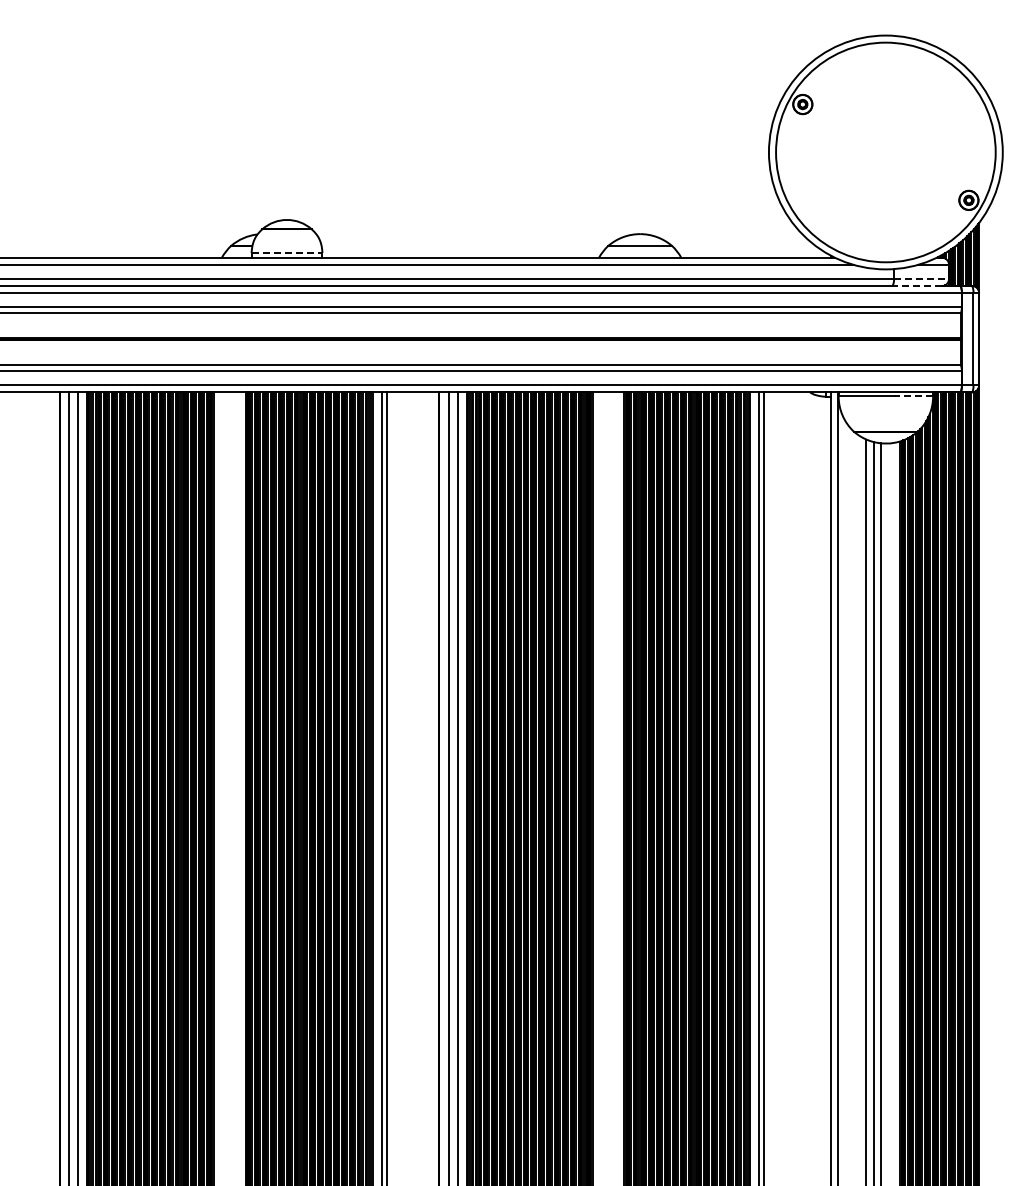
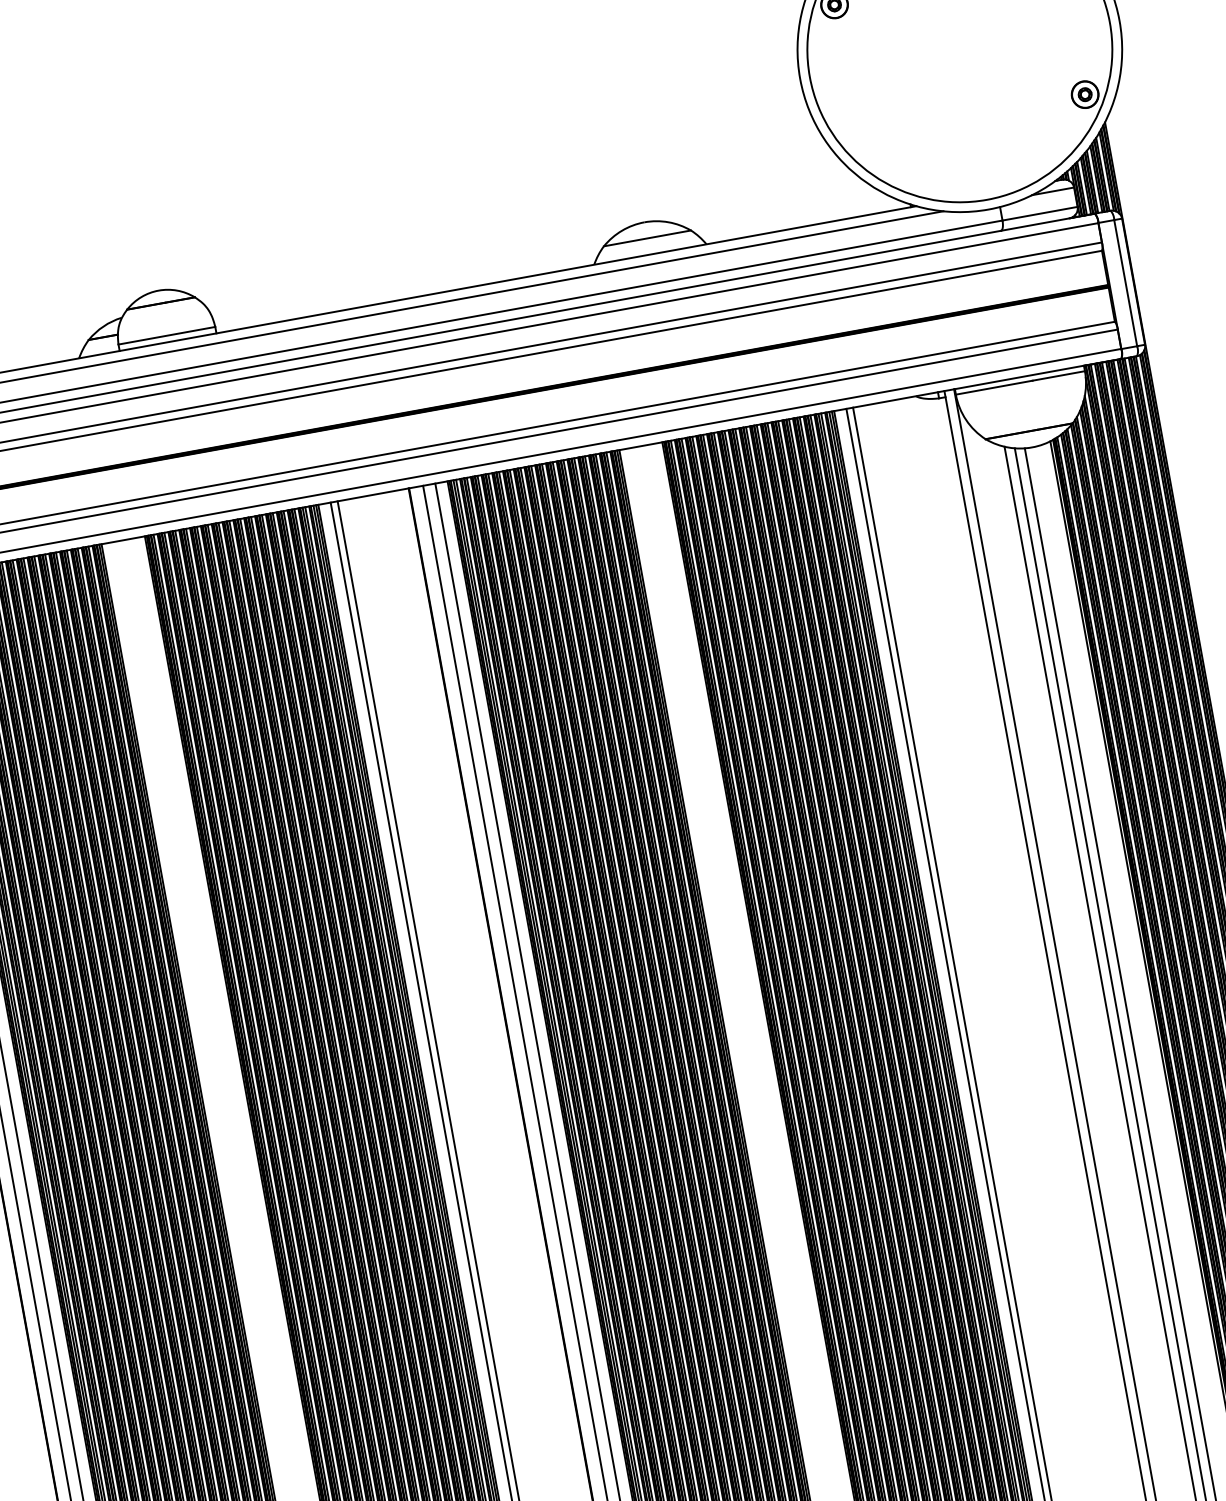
line: (287, 253) -> (167, 336), dashed -> solid
line: (922, 278) -> (1041, 212), dashed -> solid
line: (916, 286) -> (1034, 225), dashed -> solid
line: (913, 396) -> (1058, 376), dashed -> solid

